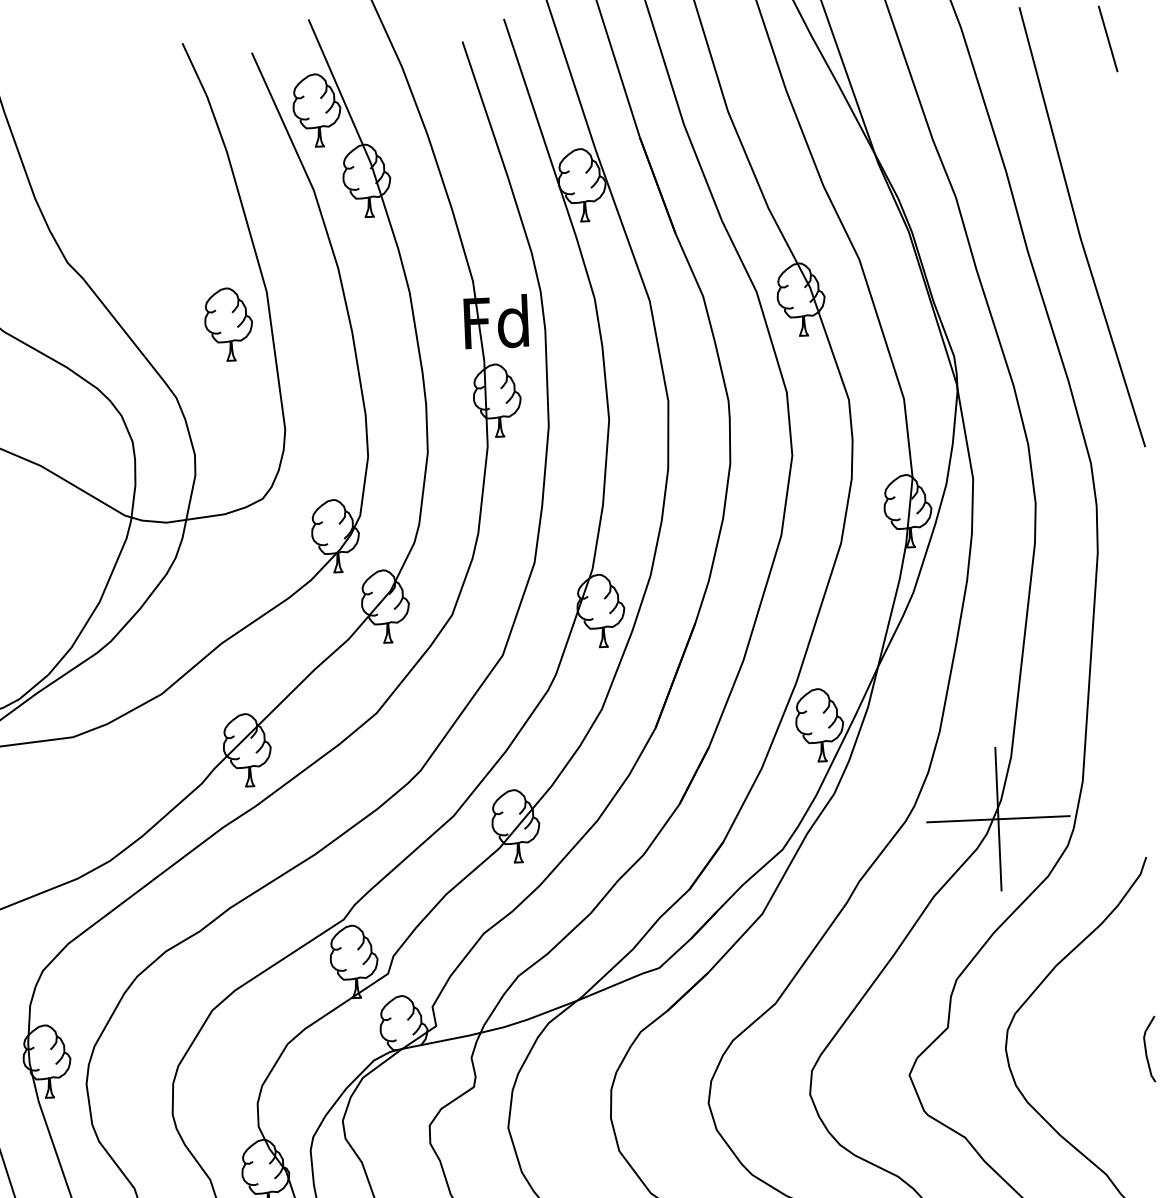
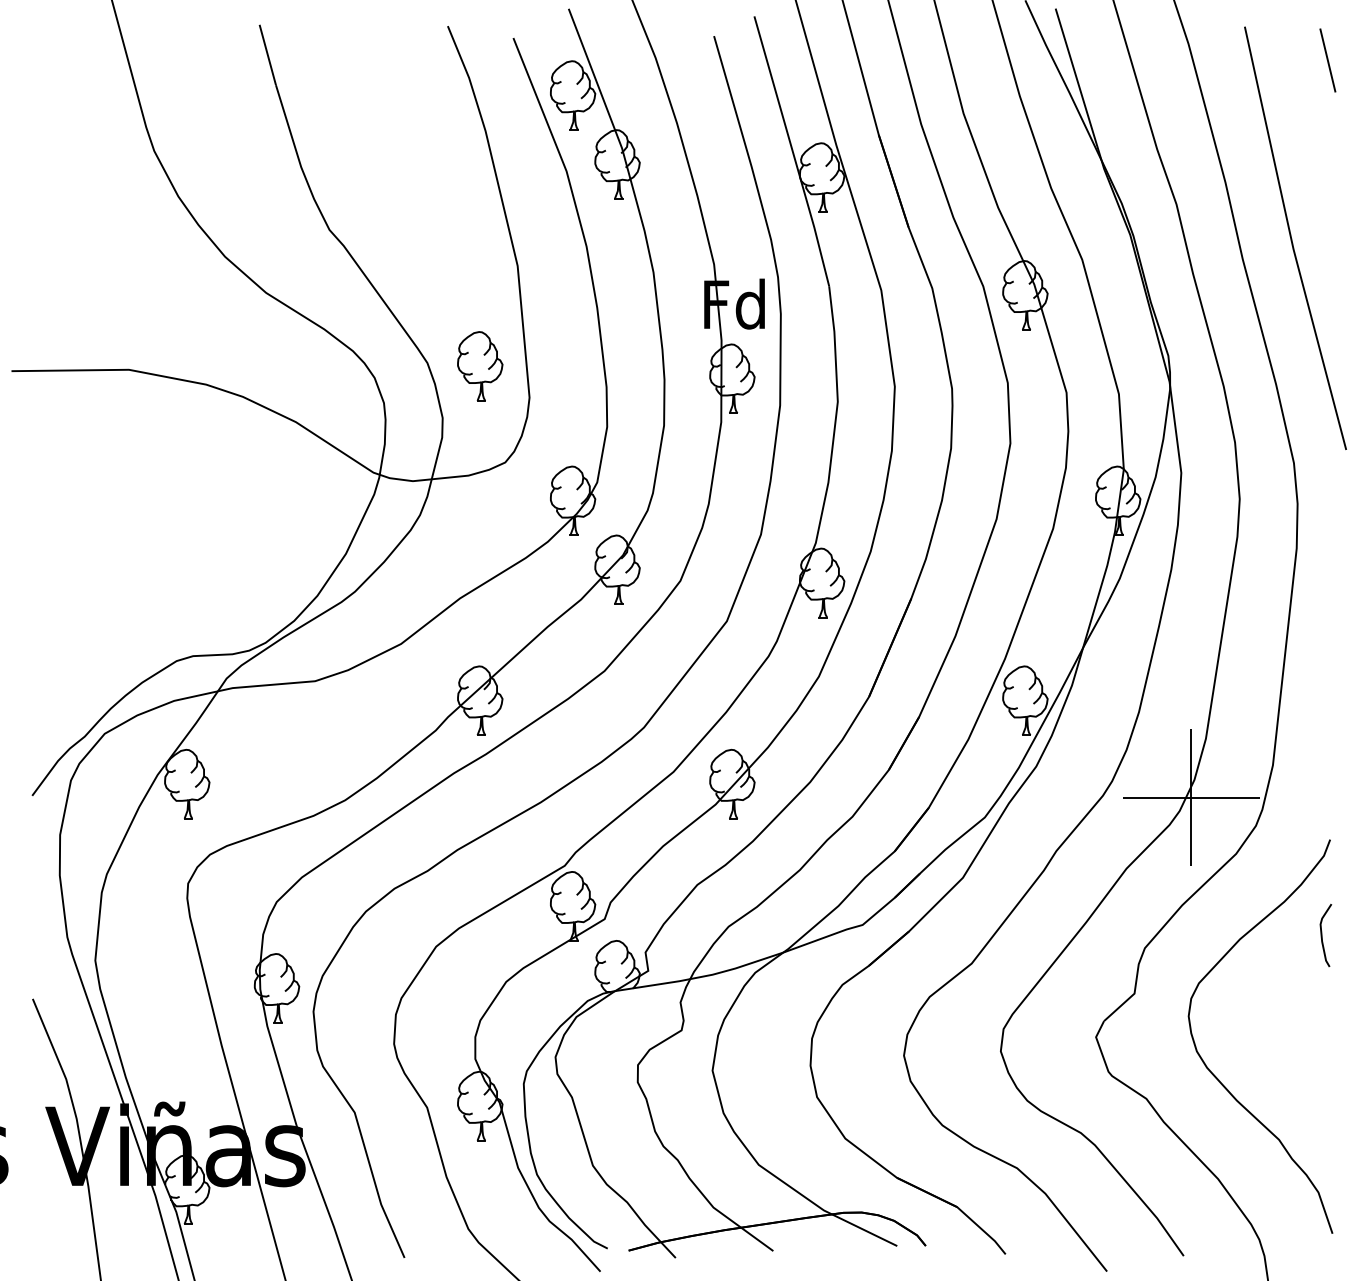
part: (229, 324) -> (480, 366), moved
curve: (1146, 1049) -> (1322, 935), moved

